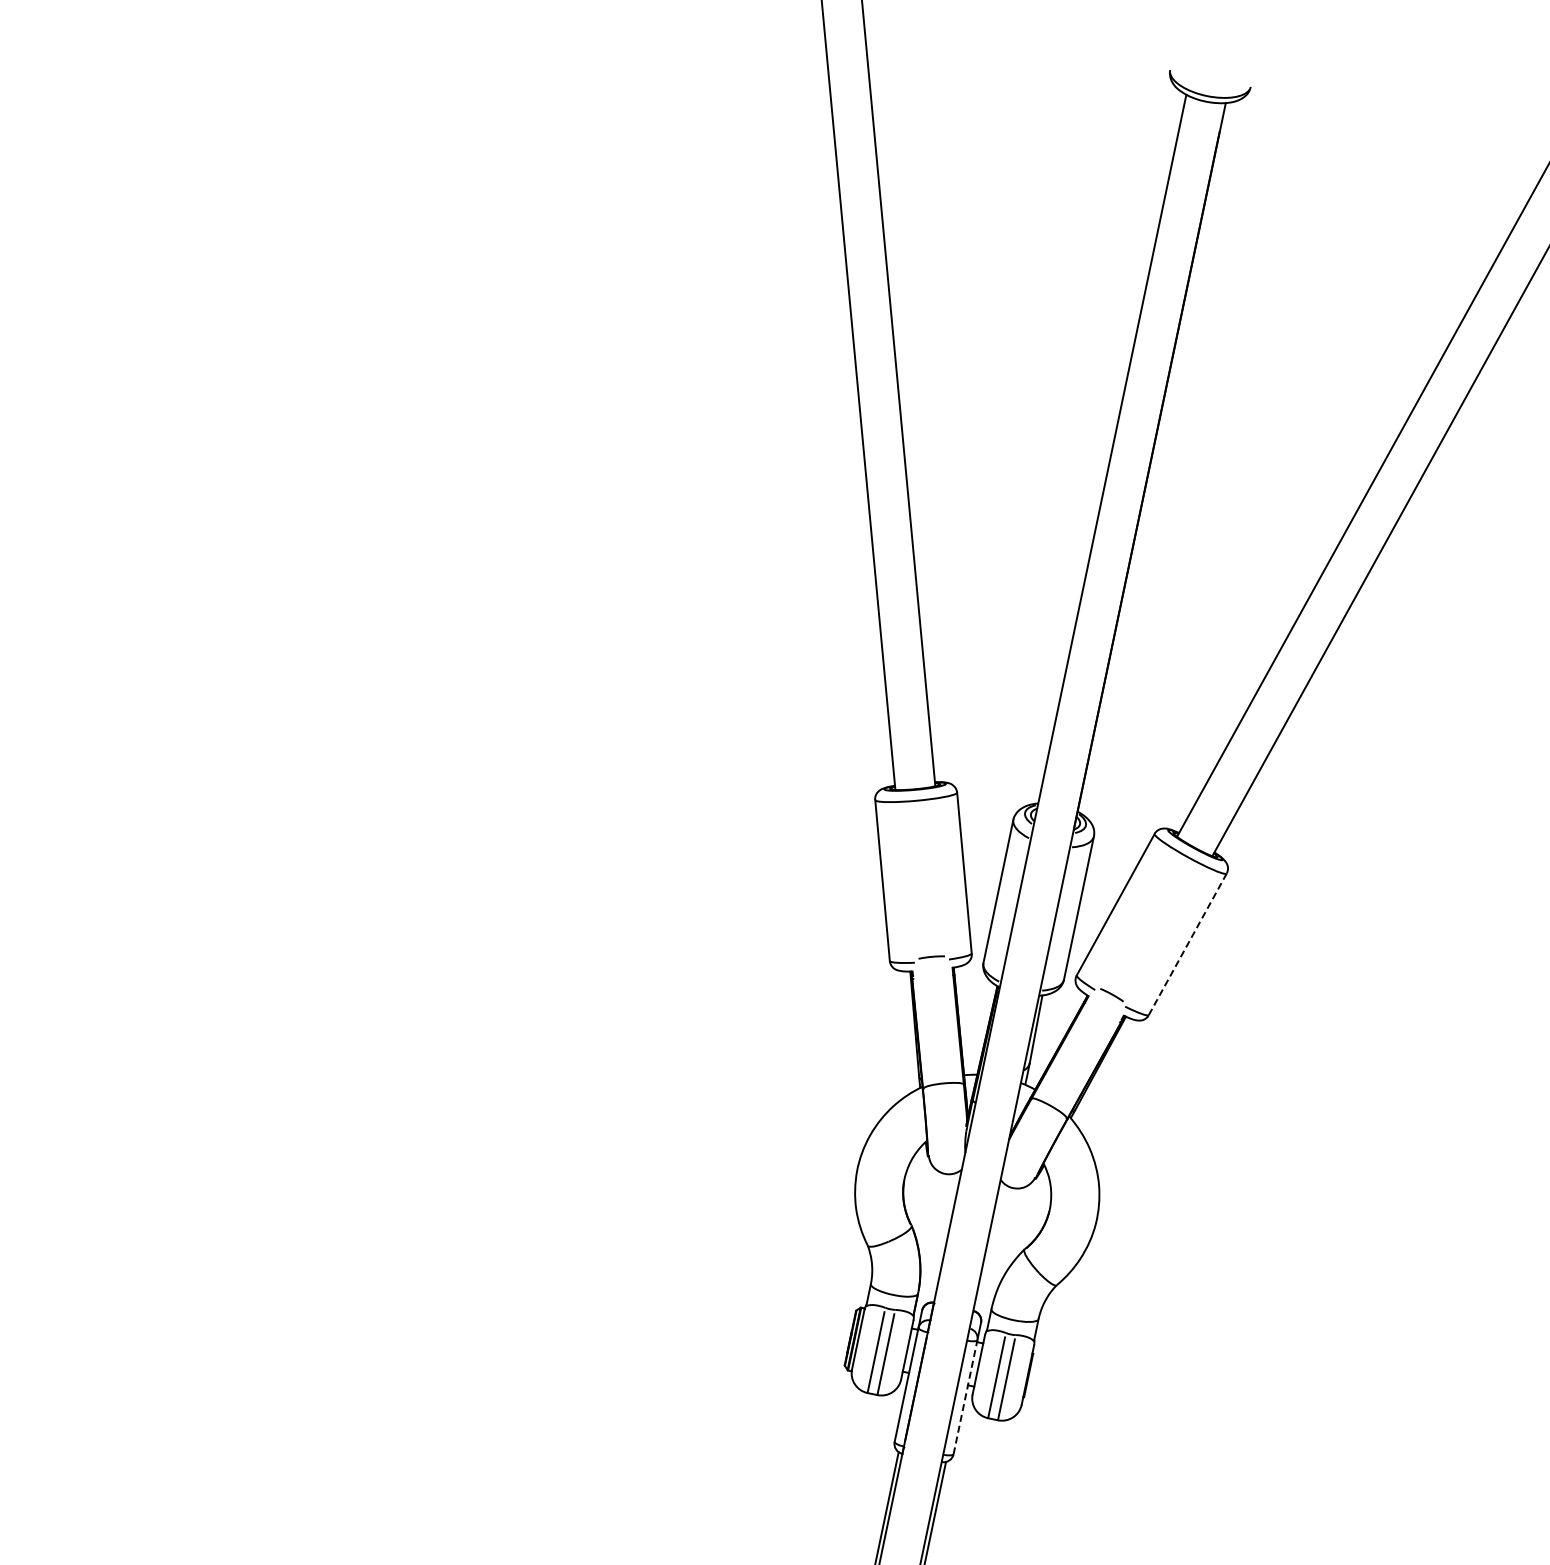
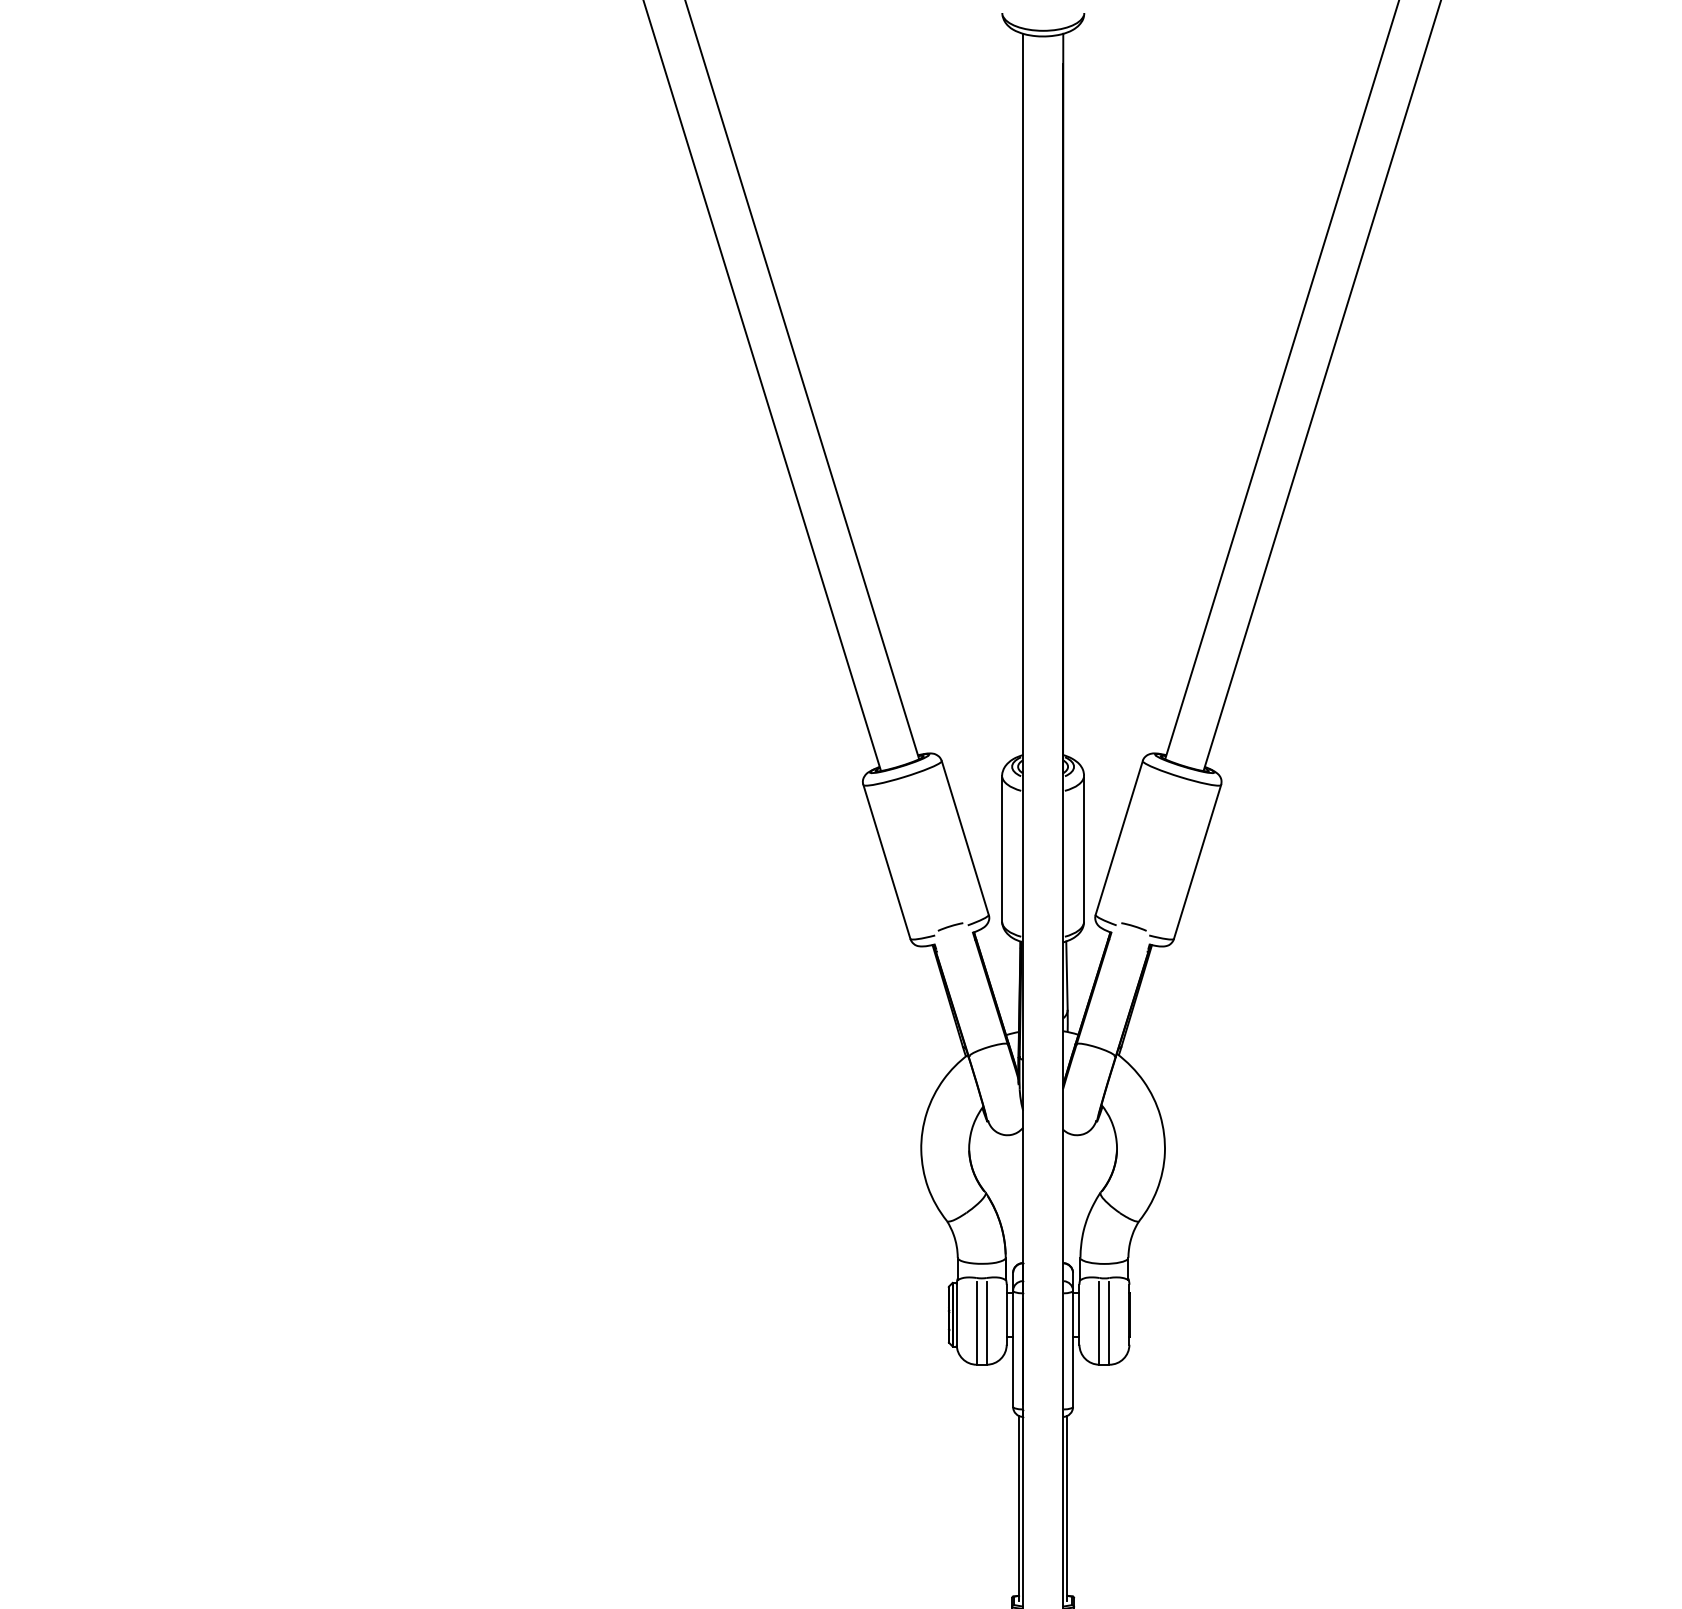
line: (1187, 943) -> (1197, 861), dashed -> solid
line: (966, 1396) -> (1073, 1348), dashed -> solid

